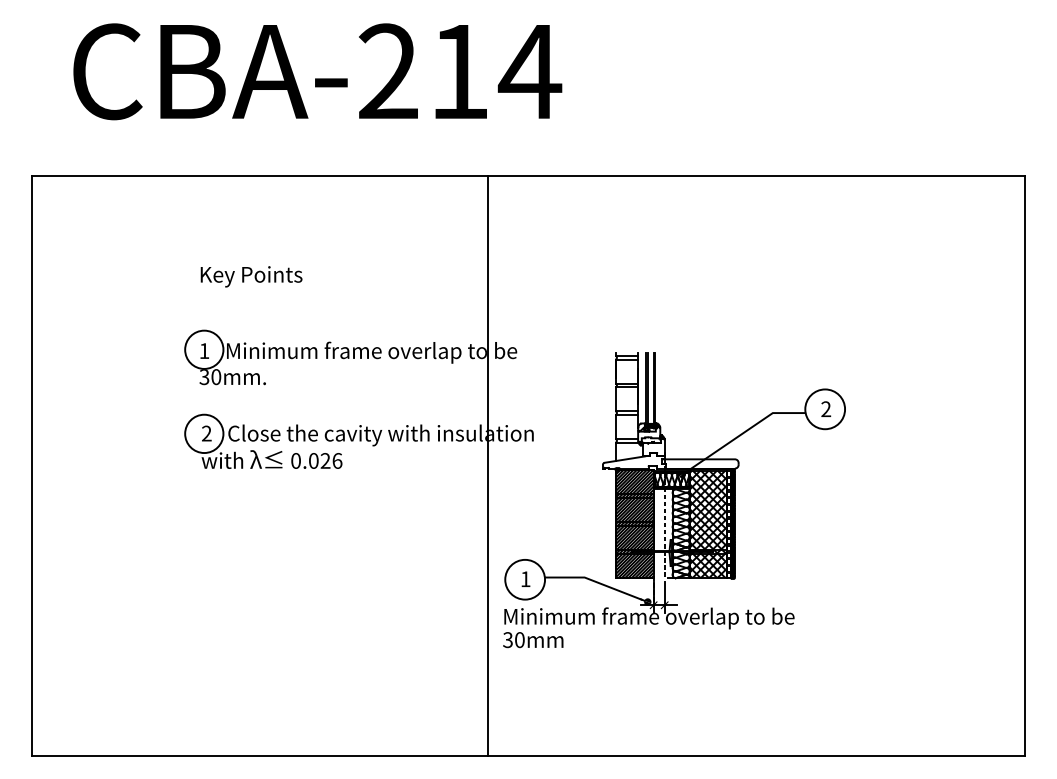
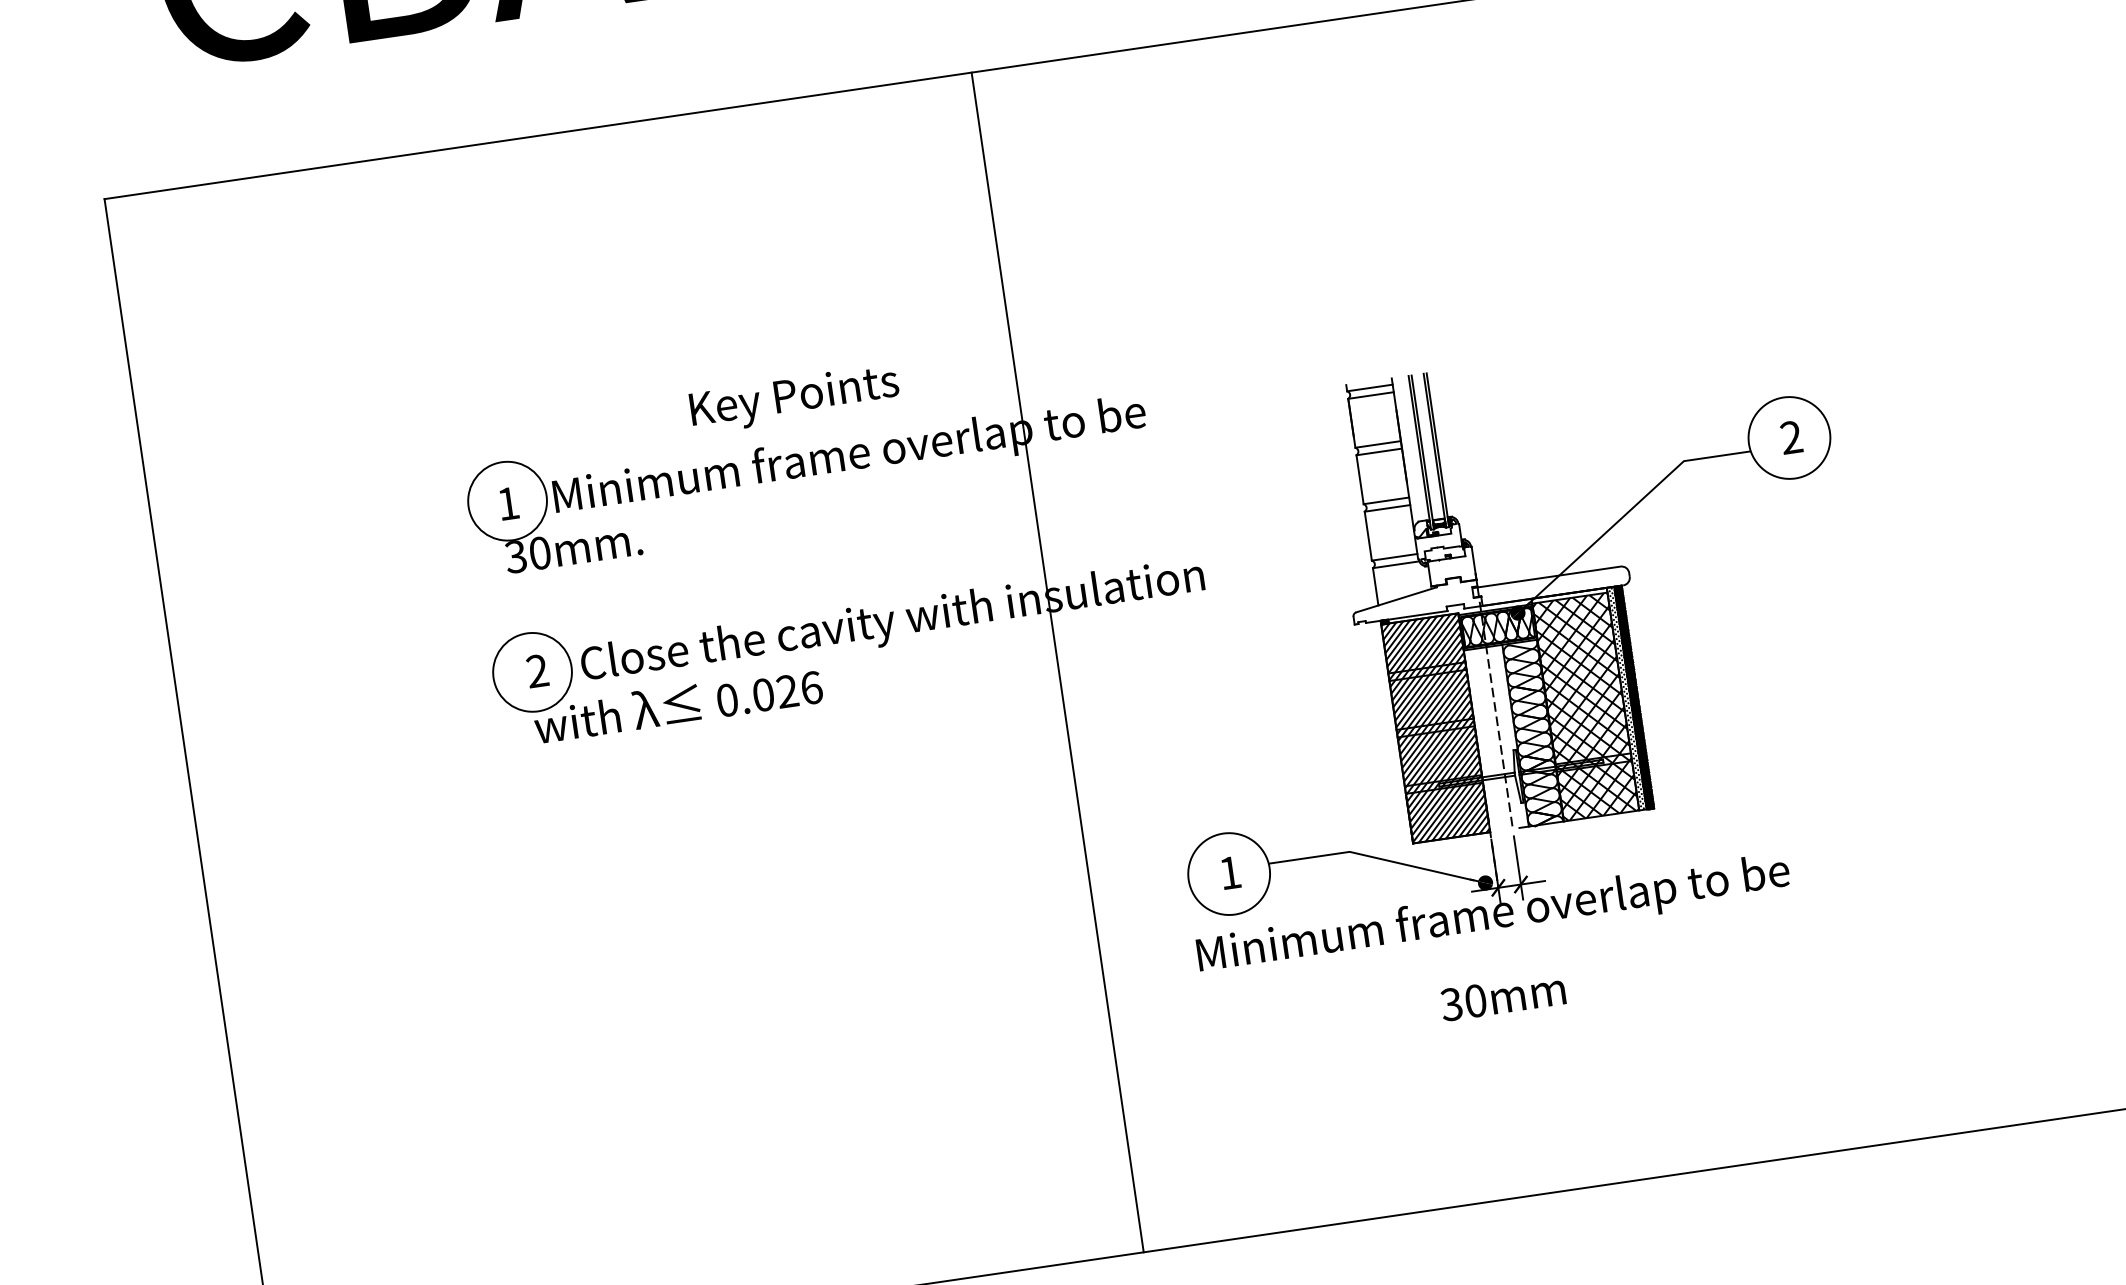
text: (251, 276) -> (794, 398), moved
line: (487, 465) -> (1057, 661), moved
text: (533, 640) -> (1503, 997), moved

